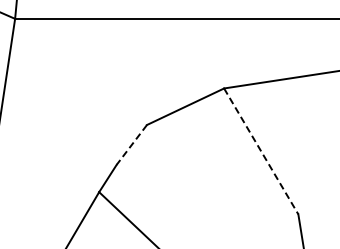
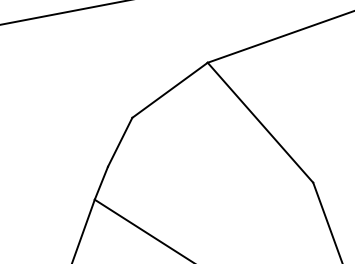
line: (131, 145) -> (119, 142), dashed -> solid
line: (261, 151) -> (260, 122), dashed -> solid

